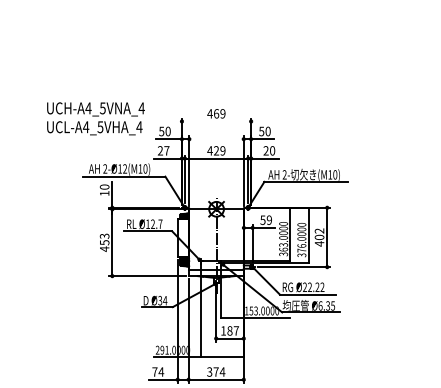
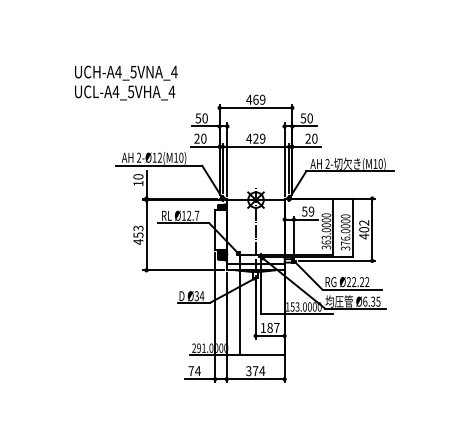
text: (96, 118) -> (126, 82), moved
line: (216, 121) -> (255, 107), added
text: (166, 150) -> (203, 138), 27 -> 20

